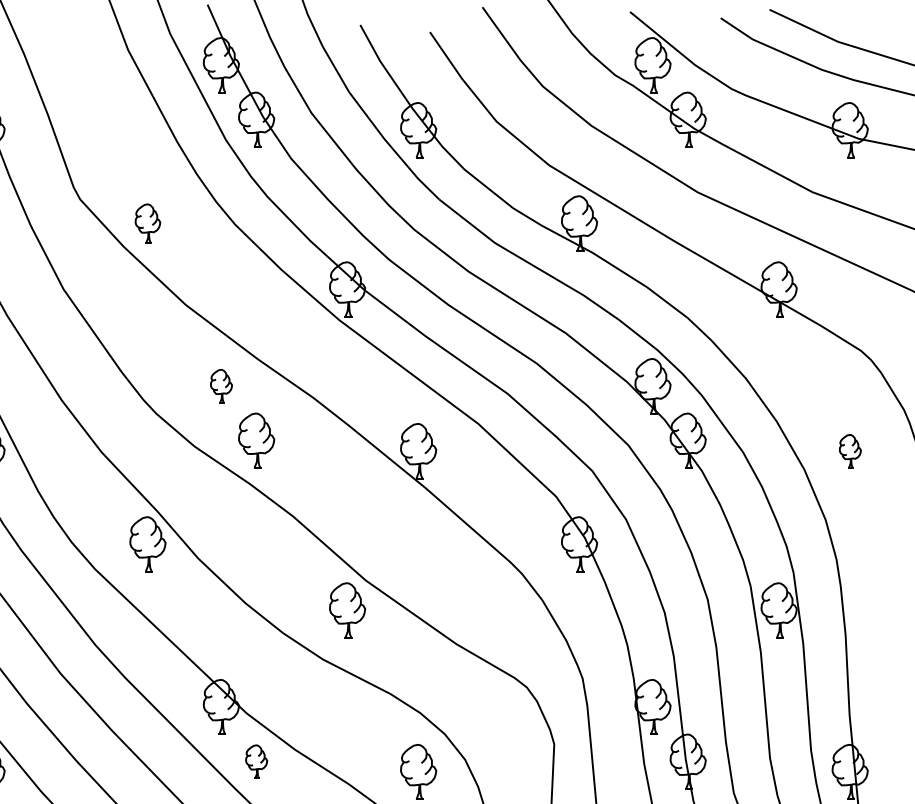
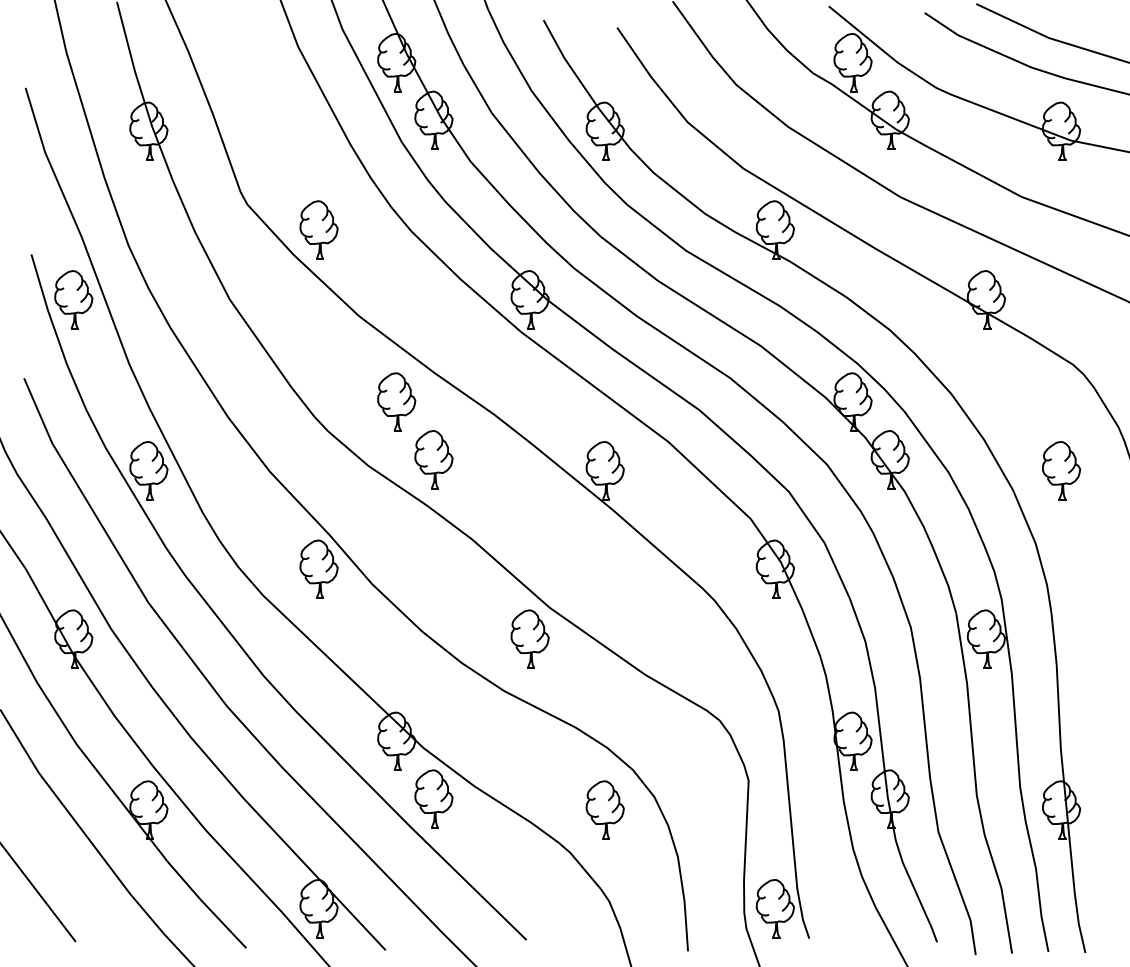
part: (147, 222) -> (318, 229), size x1.43
part: (221, 385) -> (396, 401), size x1.67
part: (850, 450) -> (1061, 470), size x1.67
part: (256, 761) -> (433, 798), size x1.67

